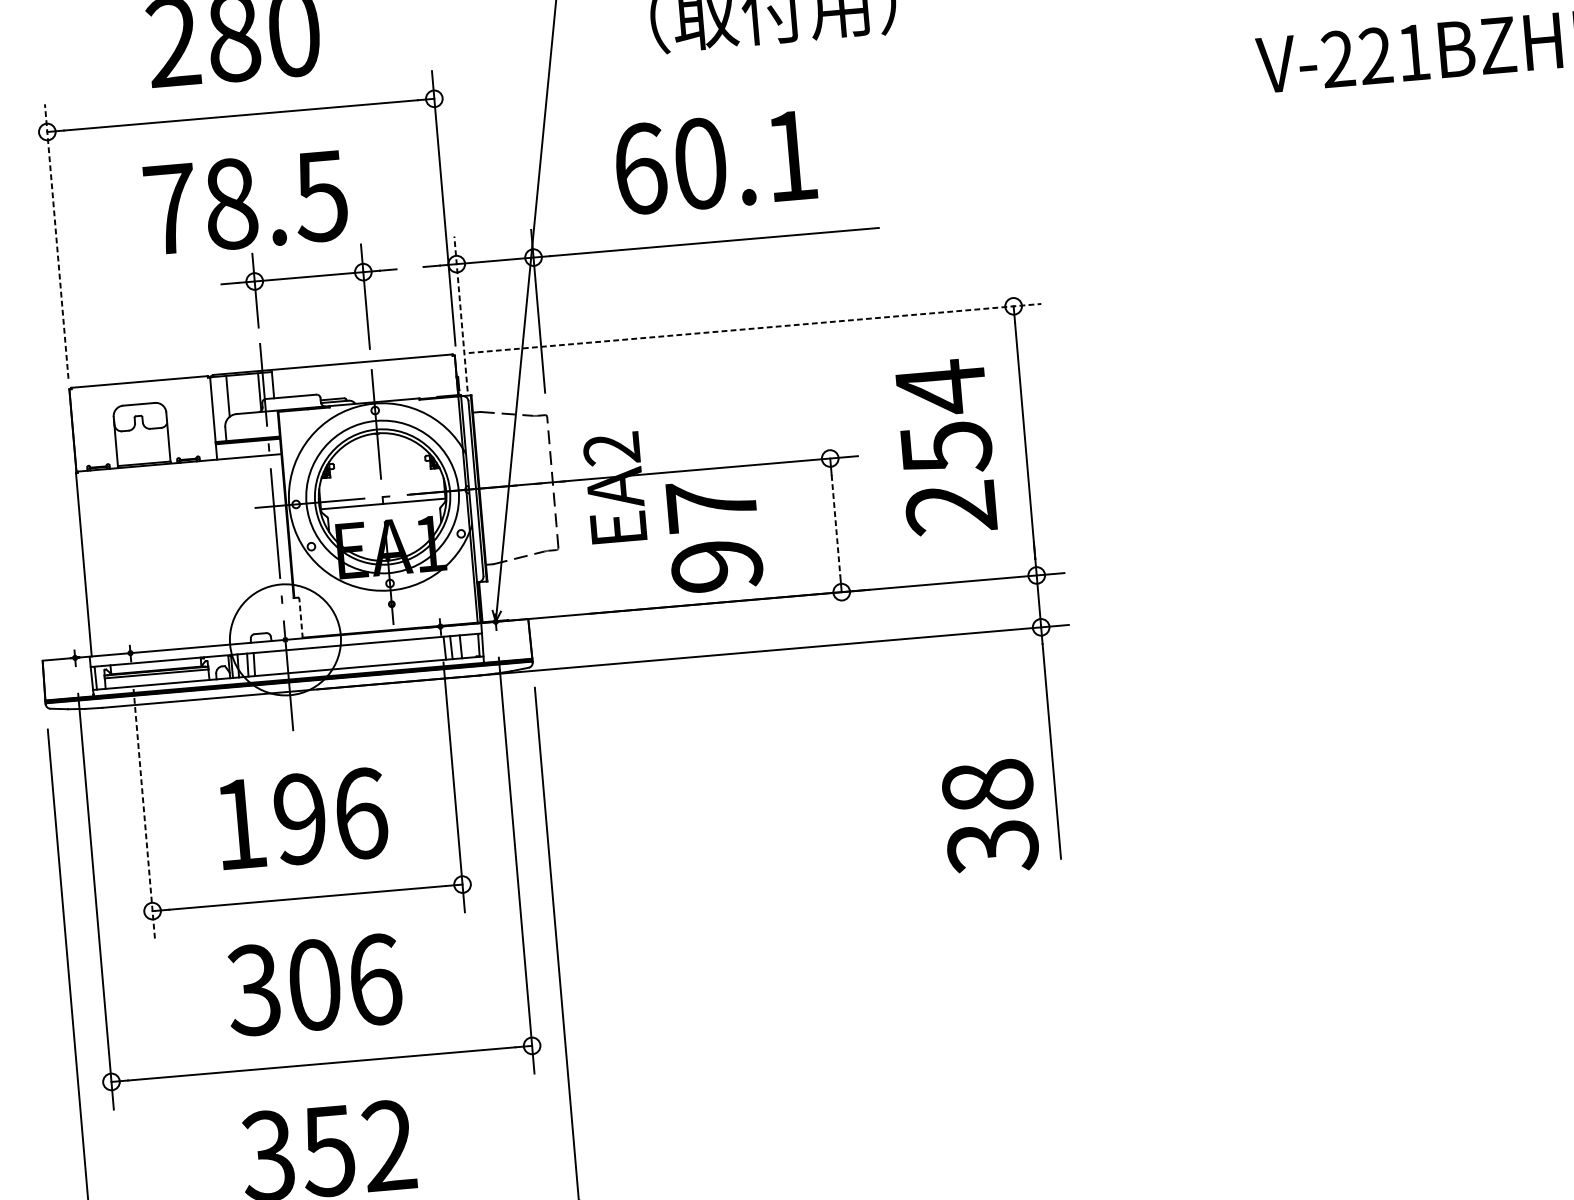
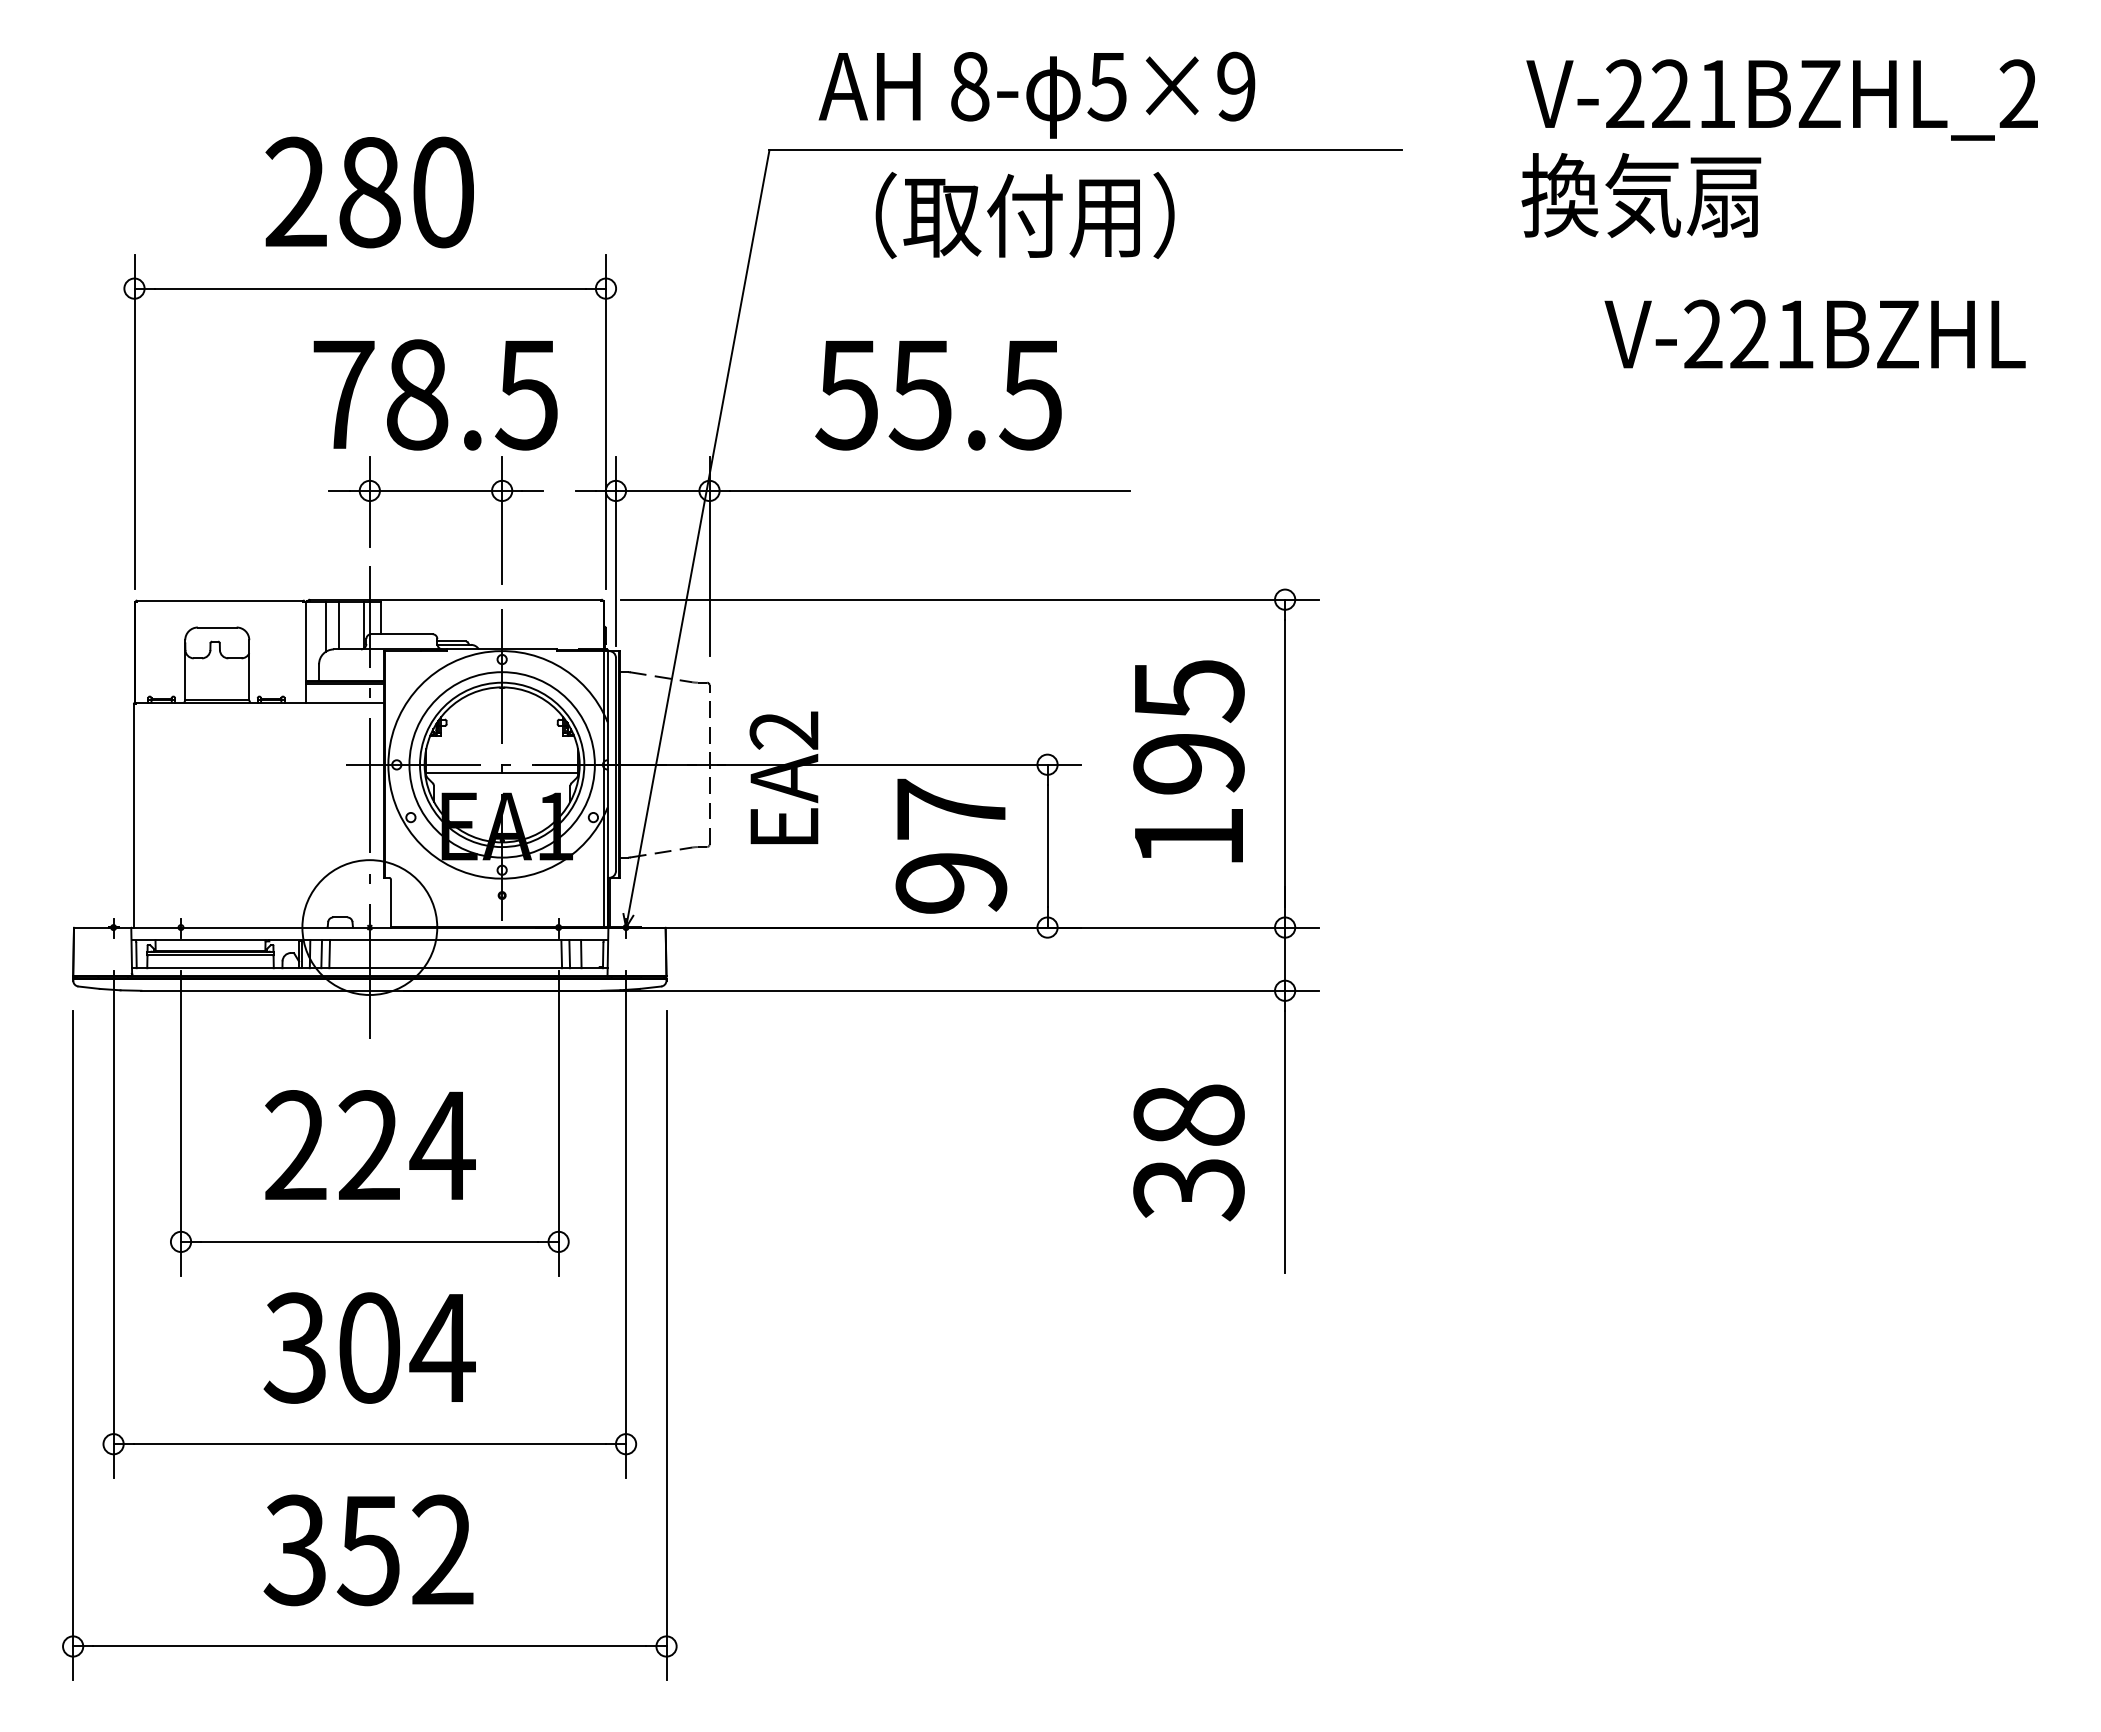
text: (714, 162) -> (938, 394), 60.1 -> 55.5
text: (246, 202) -> (435, 394), moved
line: (56, 241) -> (134, 421), dashed -> solid
line: (460, 313) -> (615, 551), dashed -> solid
line: (755, 328) -> (970, 599), dashed -> solid
line: (239, 394) -> (339, 625), added
text: (945, 446) -> (1188, 762), 254 -> 195
line: (835, 525) -> (1047, 846), dashed -> solid
text: (714, 535) -> (951, 845), moved
line: (300, 618) -> (390, 903), dashed -> solid
line: (144, 813) -> (181, 1123), dashed -> solid
text: (989, 816) -> (1188, 1152), moved
text: (301, 818) -> (370, 1145), 196 -> 224
text: (374, 979) -> (442, 1347), 306 -> 304

